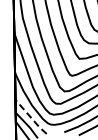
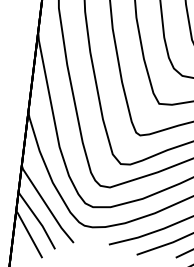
line: (30, 117) -> (46, 206), dashed -> solid

